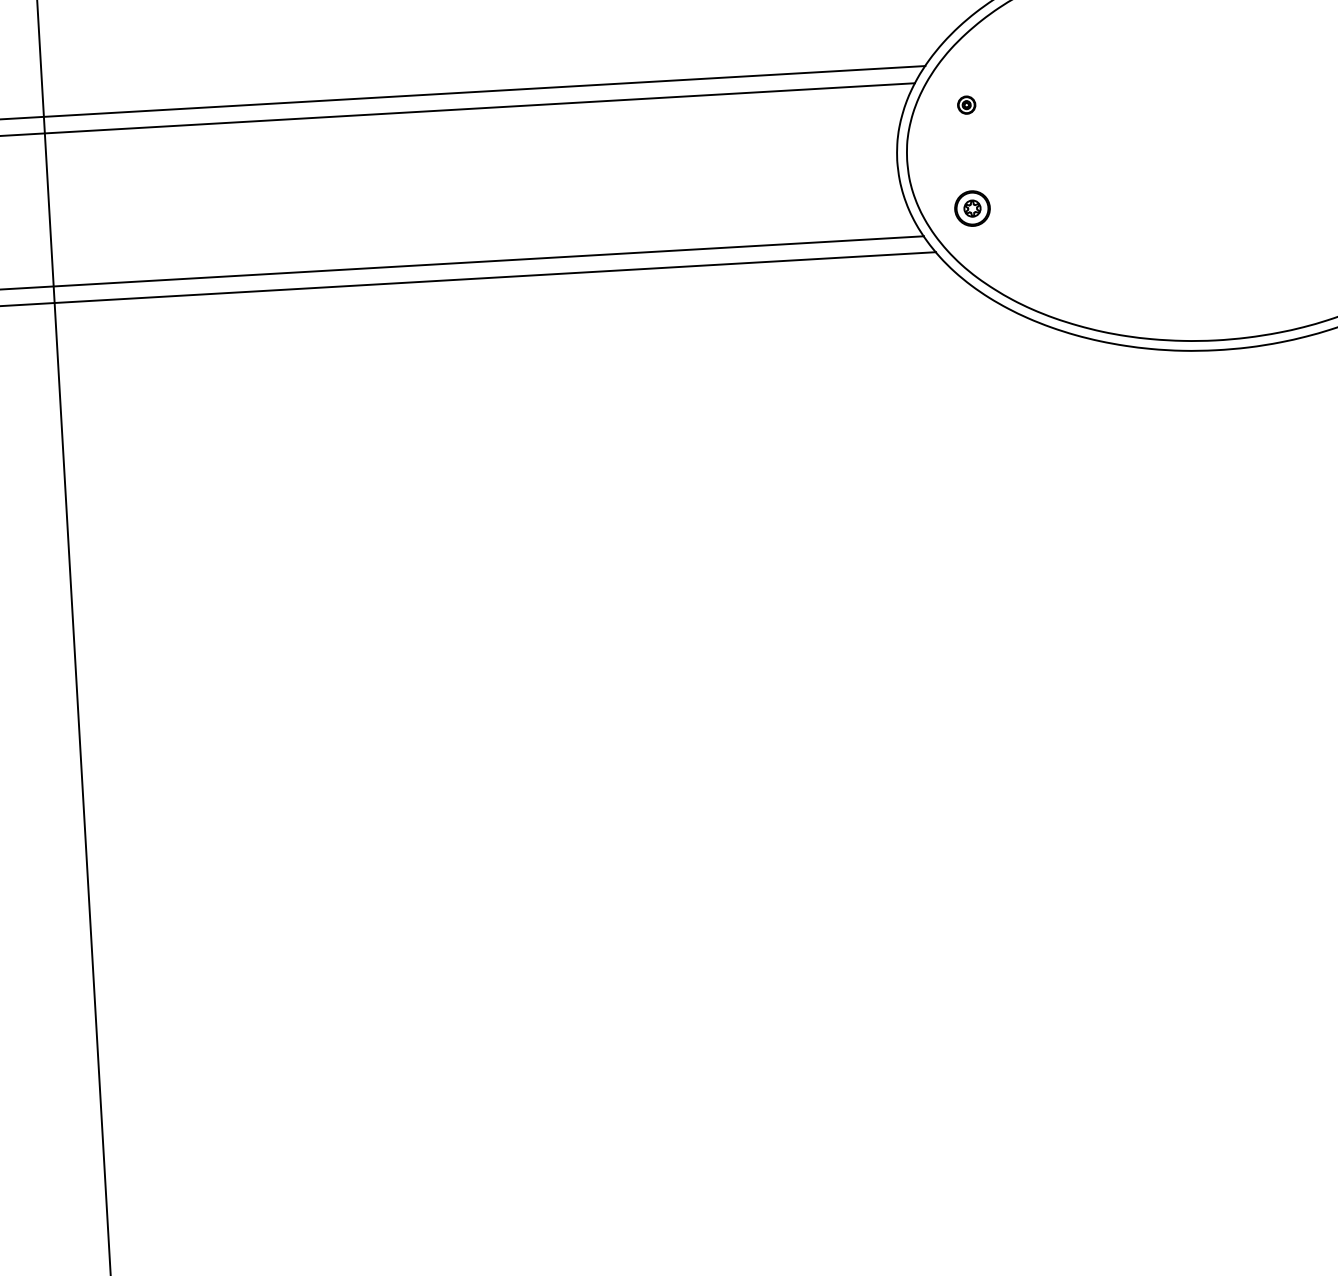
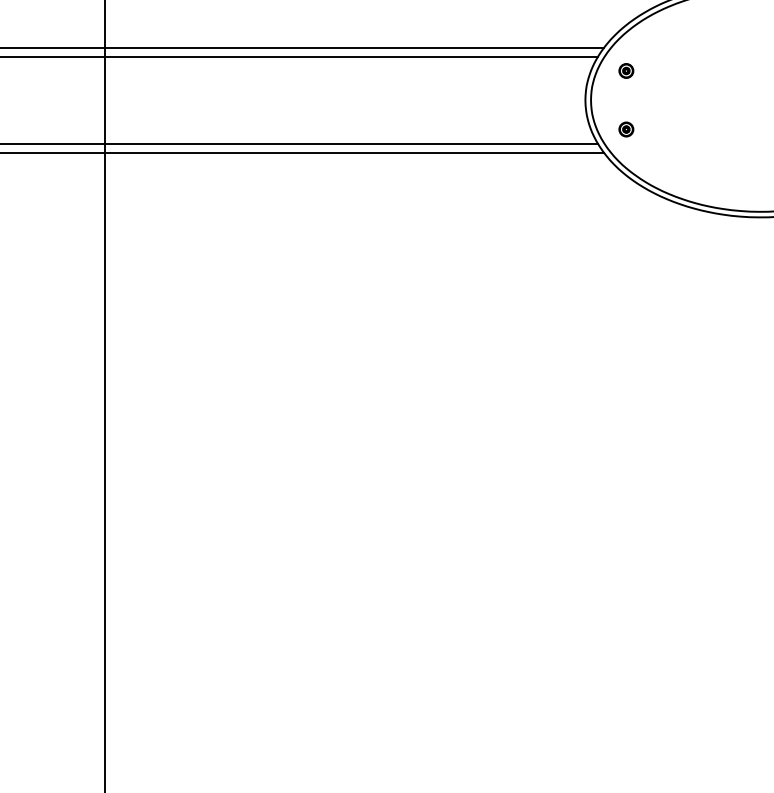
part: (966, 104) -> (626, 70), size x1.43
part: (972, 208) -> (626, 129), size x0.71

